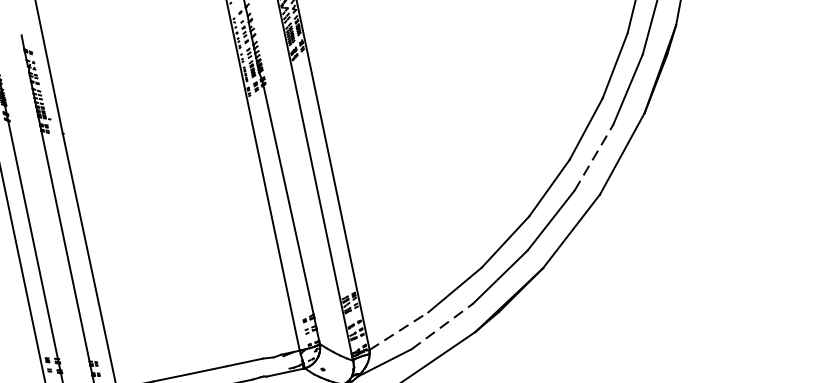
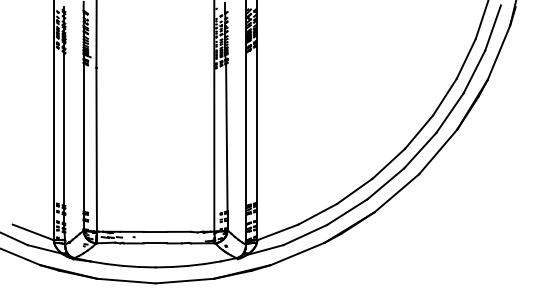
line: (594, 157) -> (420, 150), dashed -> solid
line: (442, 327) -> (305, 235), dashed -> solid
line: (398, 331) -> (277, 232), dashed -> solid

